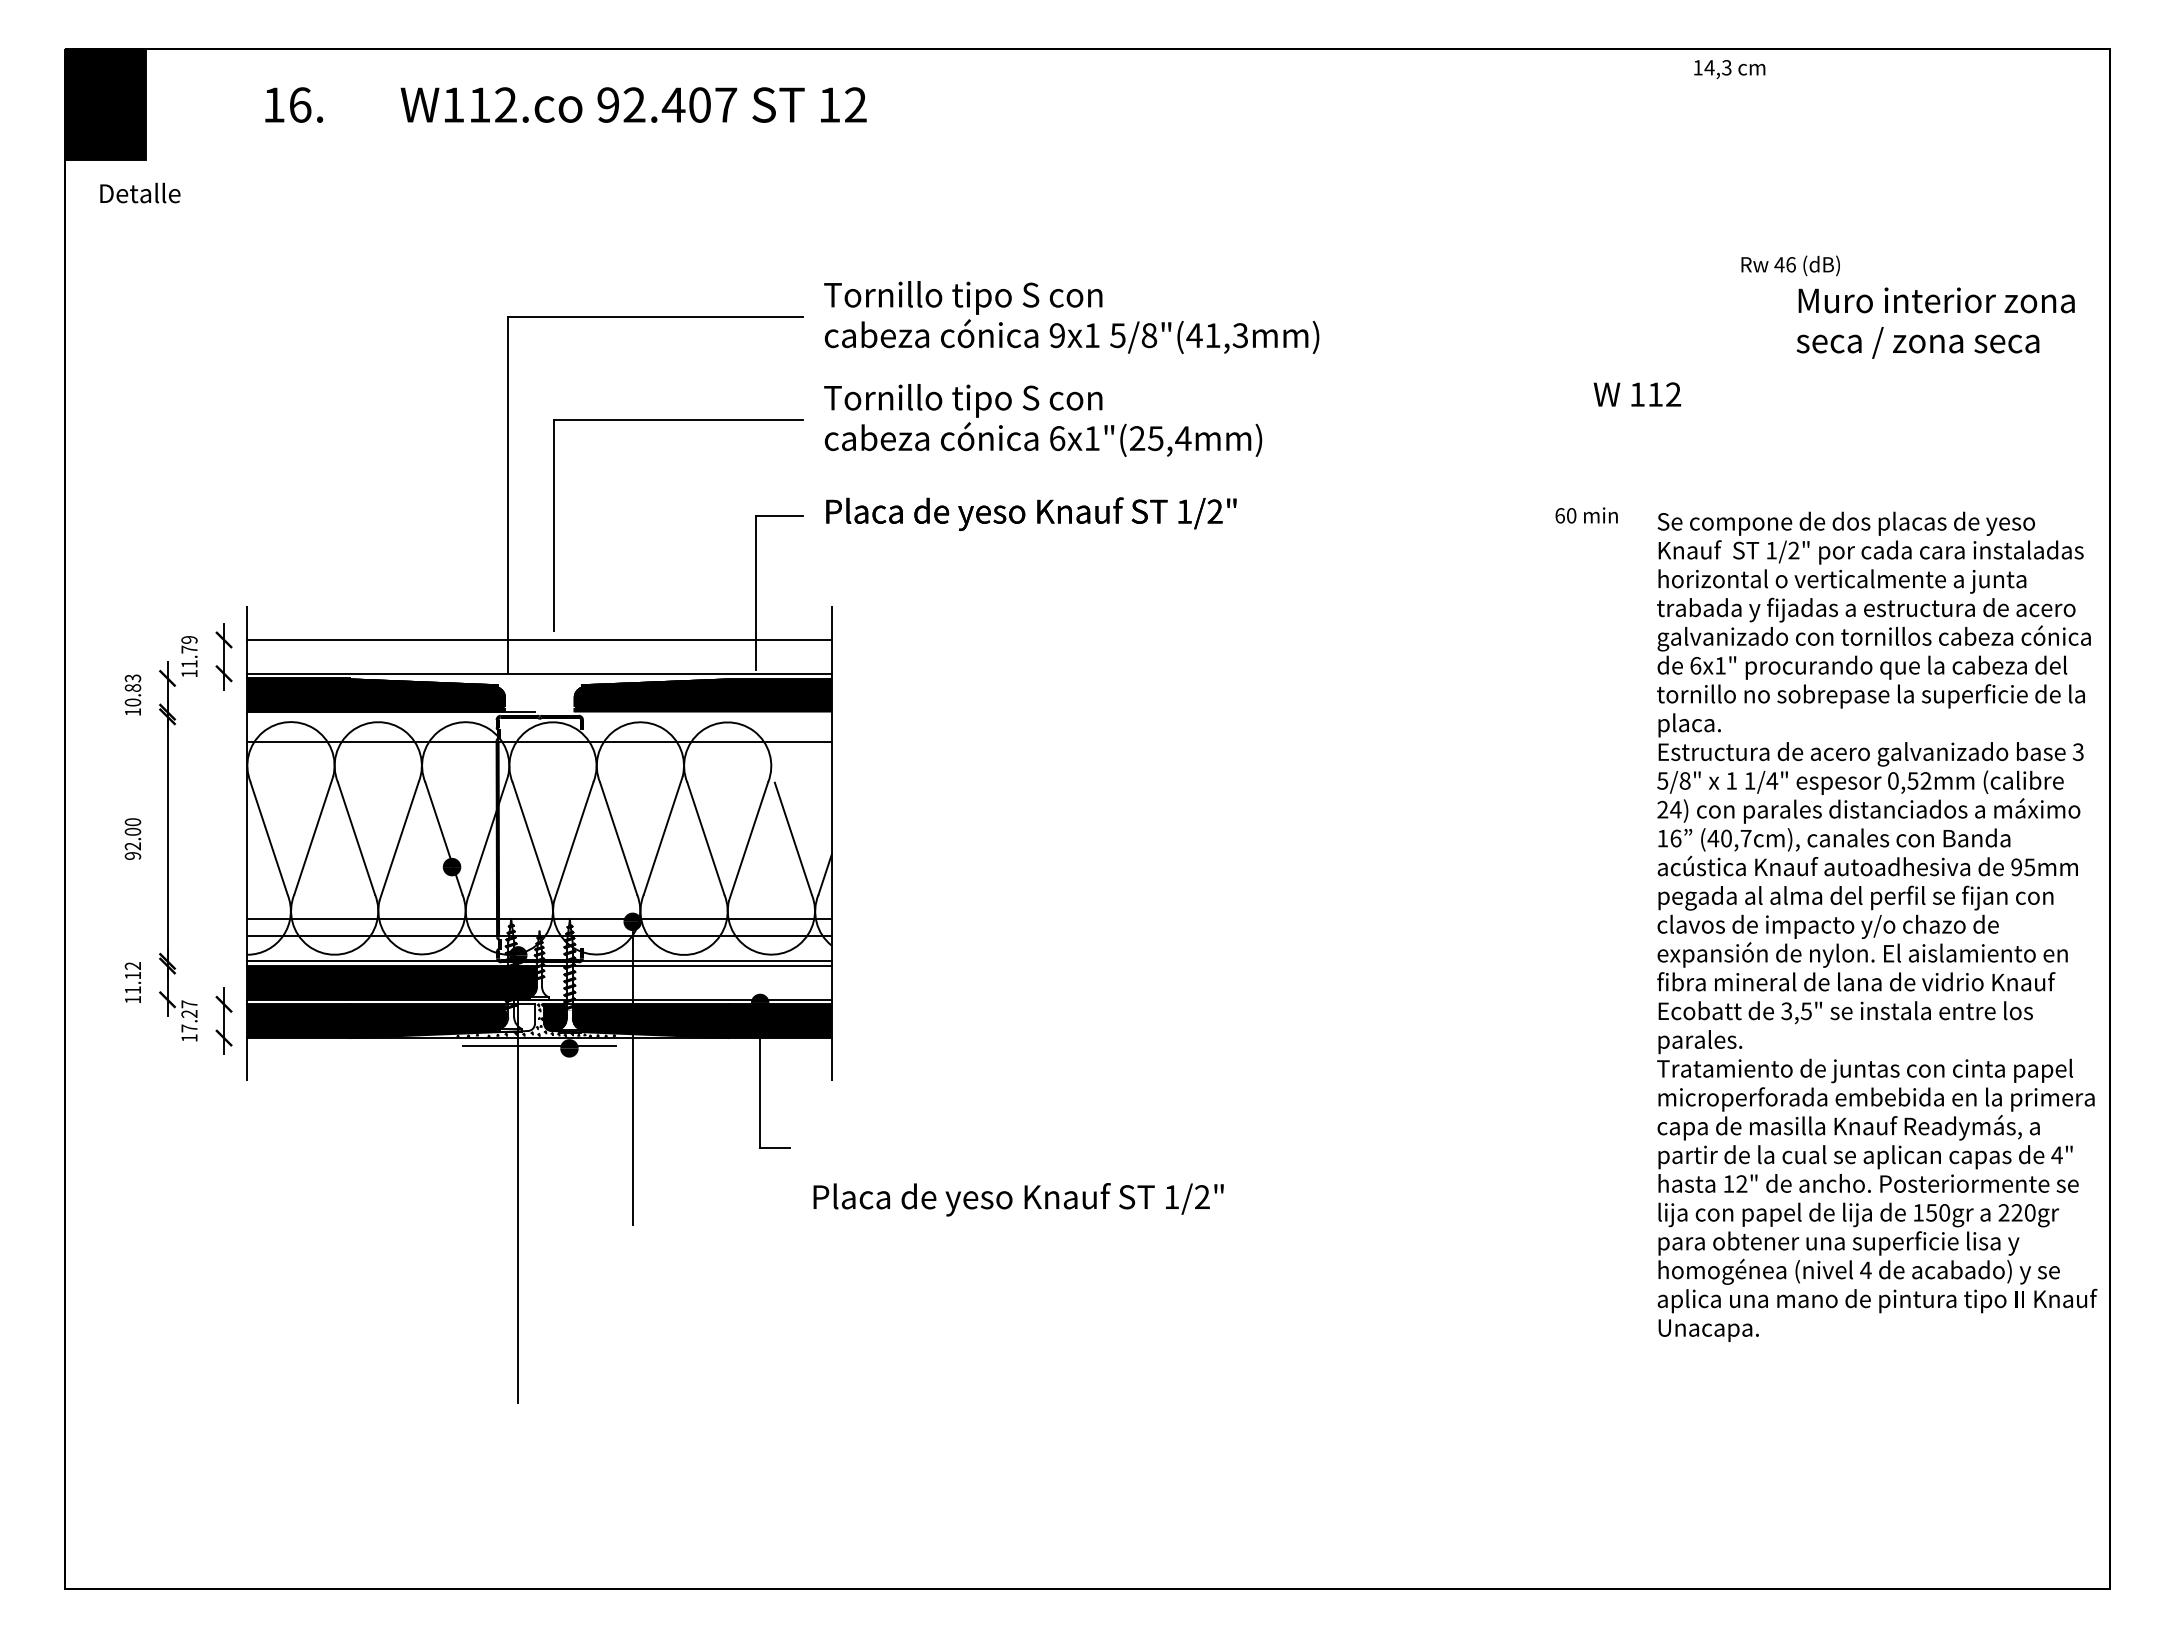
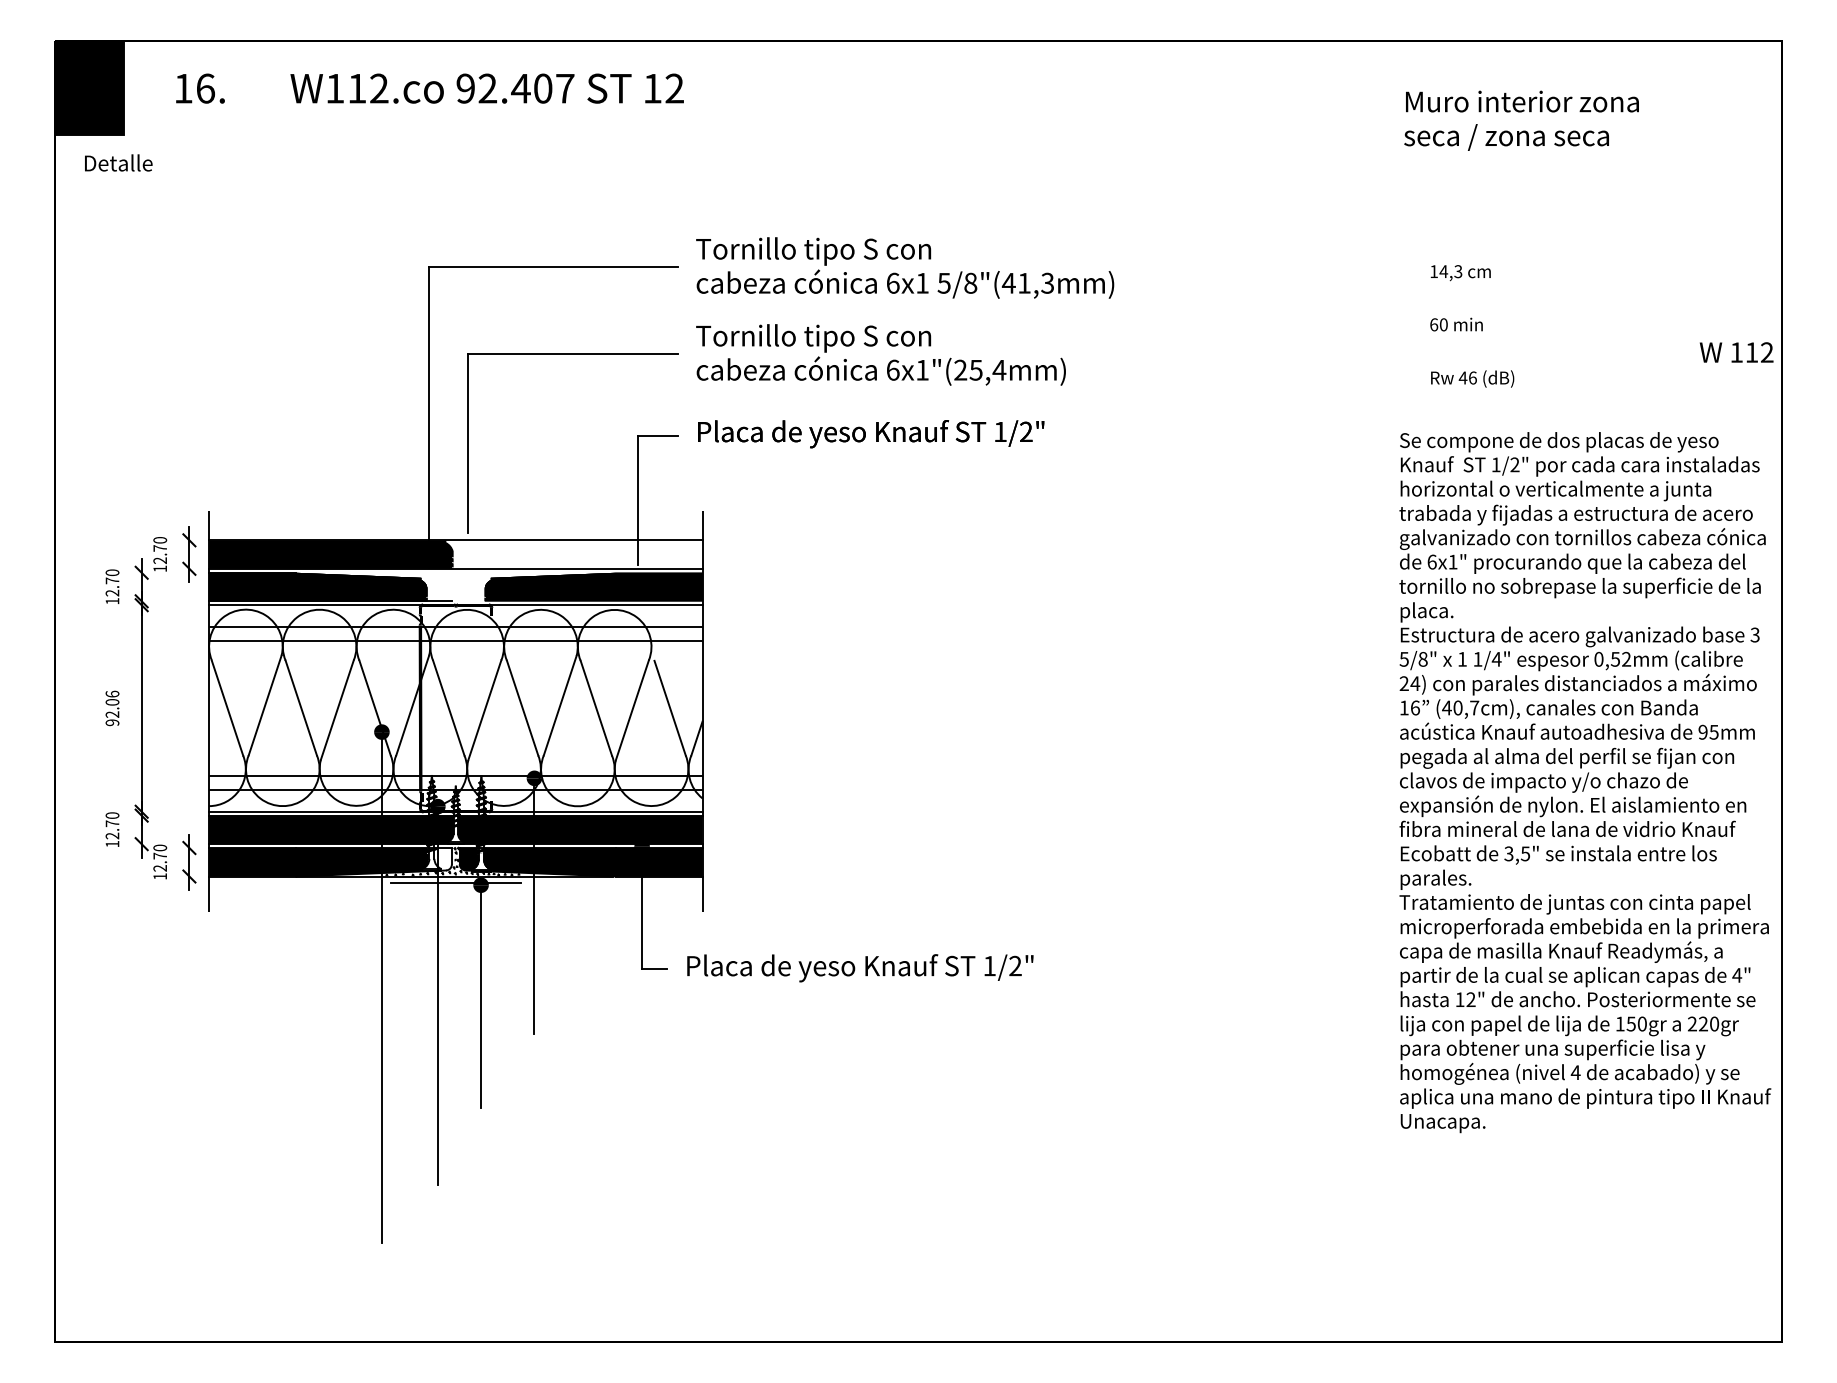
text: (1729, 69) -> (1460, 273), moved
text: (565, 104) -> (429, 88), moved
text: (1790, 265) -> (1472, 378), moved
text: (1935, 322) -> (1521, 120), moved
text: (1057, 335) -> (893, 283), 9x1 -> 6x1
text: (1637, 394) -> (1736, 352), moved
text: (1586, 515) -> (1456, 324), moved
text: (189, 652) -> (160, 550), 11.79 -> 12.70
fill: (391, 656) -> (330, 554), added
text: (132, 690) -> (112, 582), 10.83 -> 12.70
line: (539, 716) -> (455, 604), added
line: (539, 759) -> (455, 641), added
text: (132, 822) -> (112, 694), 92.00 -> 92.06
text: (132, 978) -> (112, 826), 11.12 -> 12.70
fill: (686, 982) -> (579, 829), added
text: (189, 1016) -> (160, 858), 17.27 -> 12.70
line: (452, 1173) -> (382, 990), added
line: (569, 1182) -> (481, 998), added
text: (1018, 1199) -> (860, 968), moved

